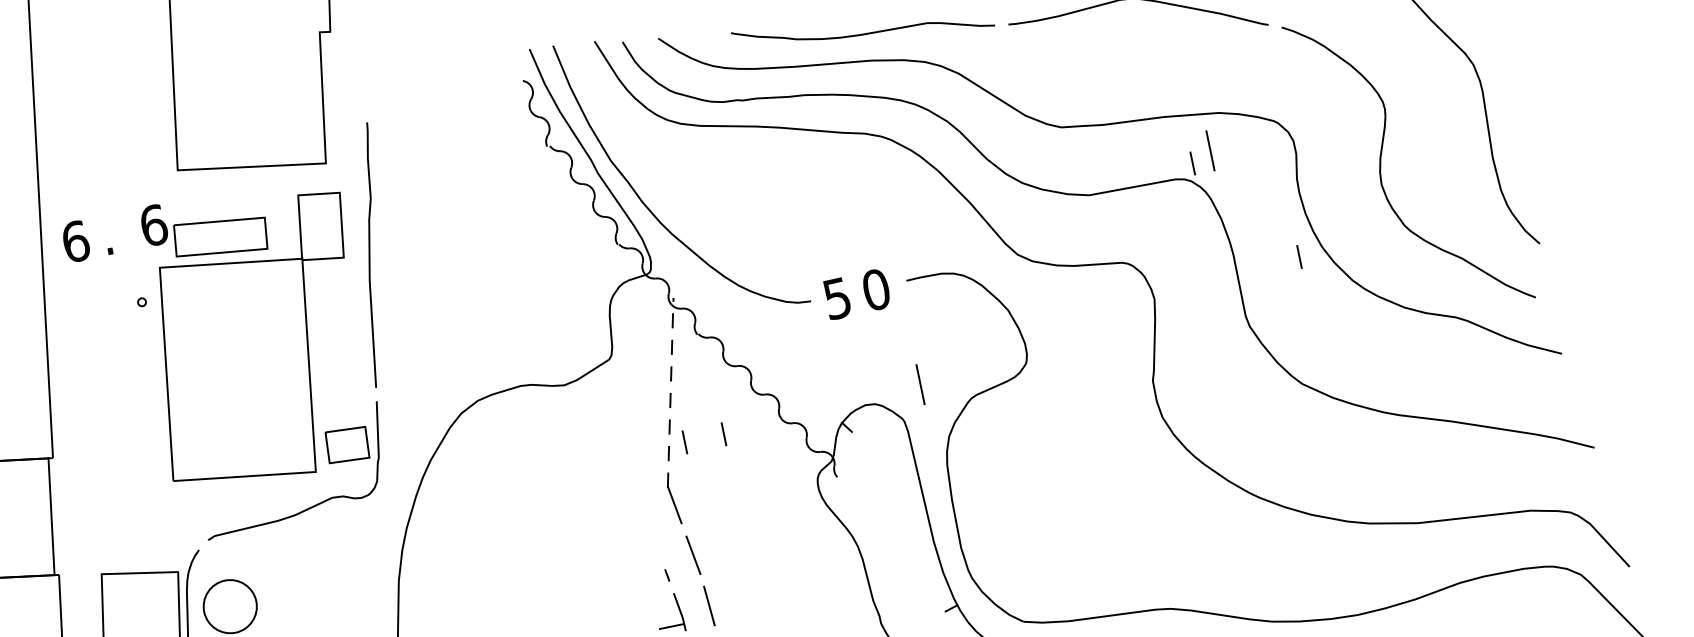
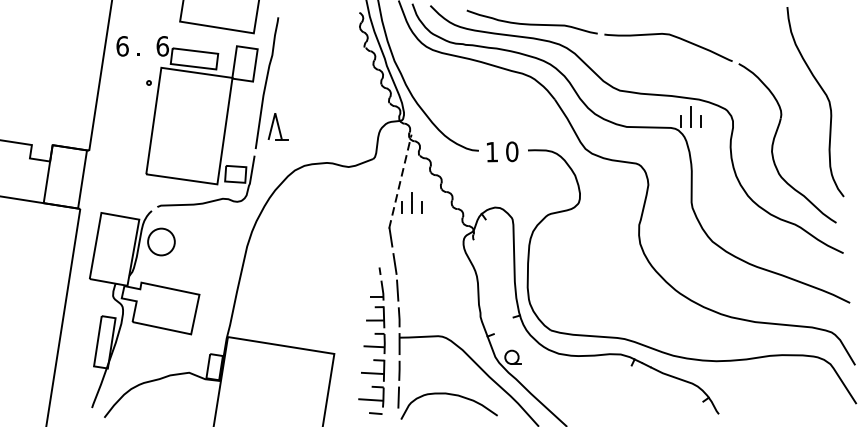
line: (1298, 256) -> (700, 121), moved
text: (836, 299) -> (491, 152), 5 -> 1
part: (409, 335) -> (277, 126), added
line: (918, 383) -> (411, 202), moved

